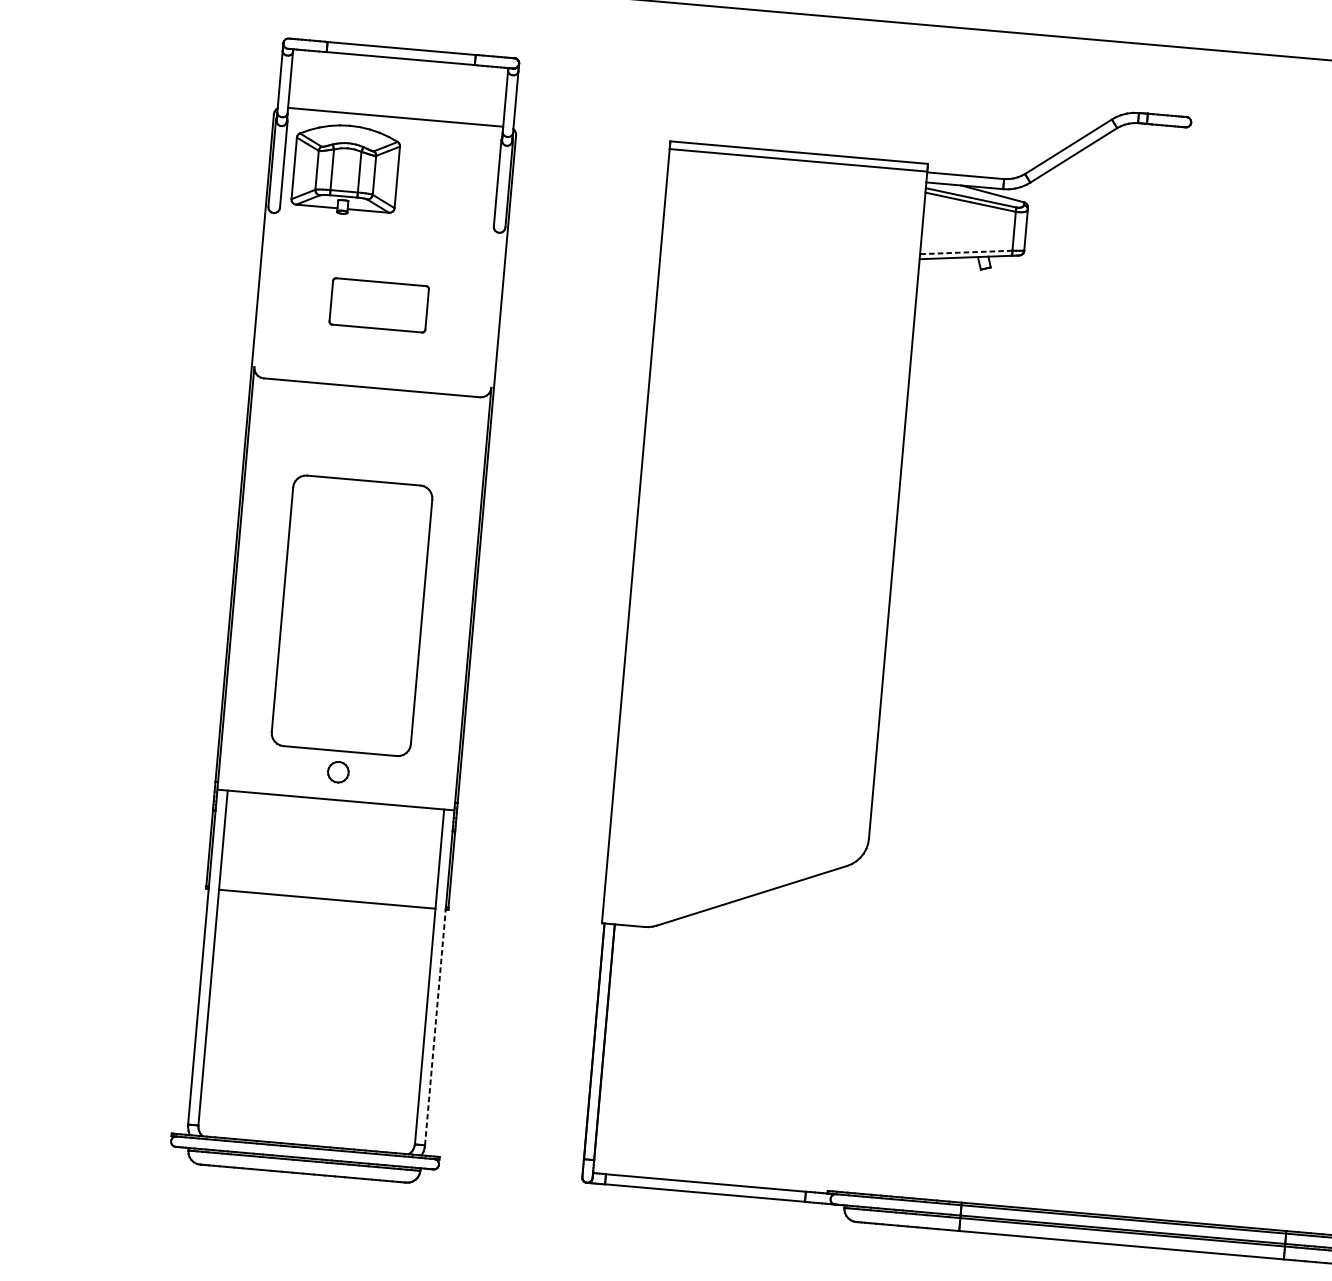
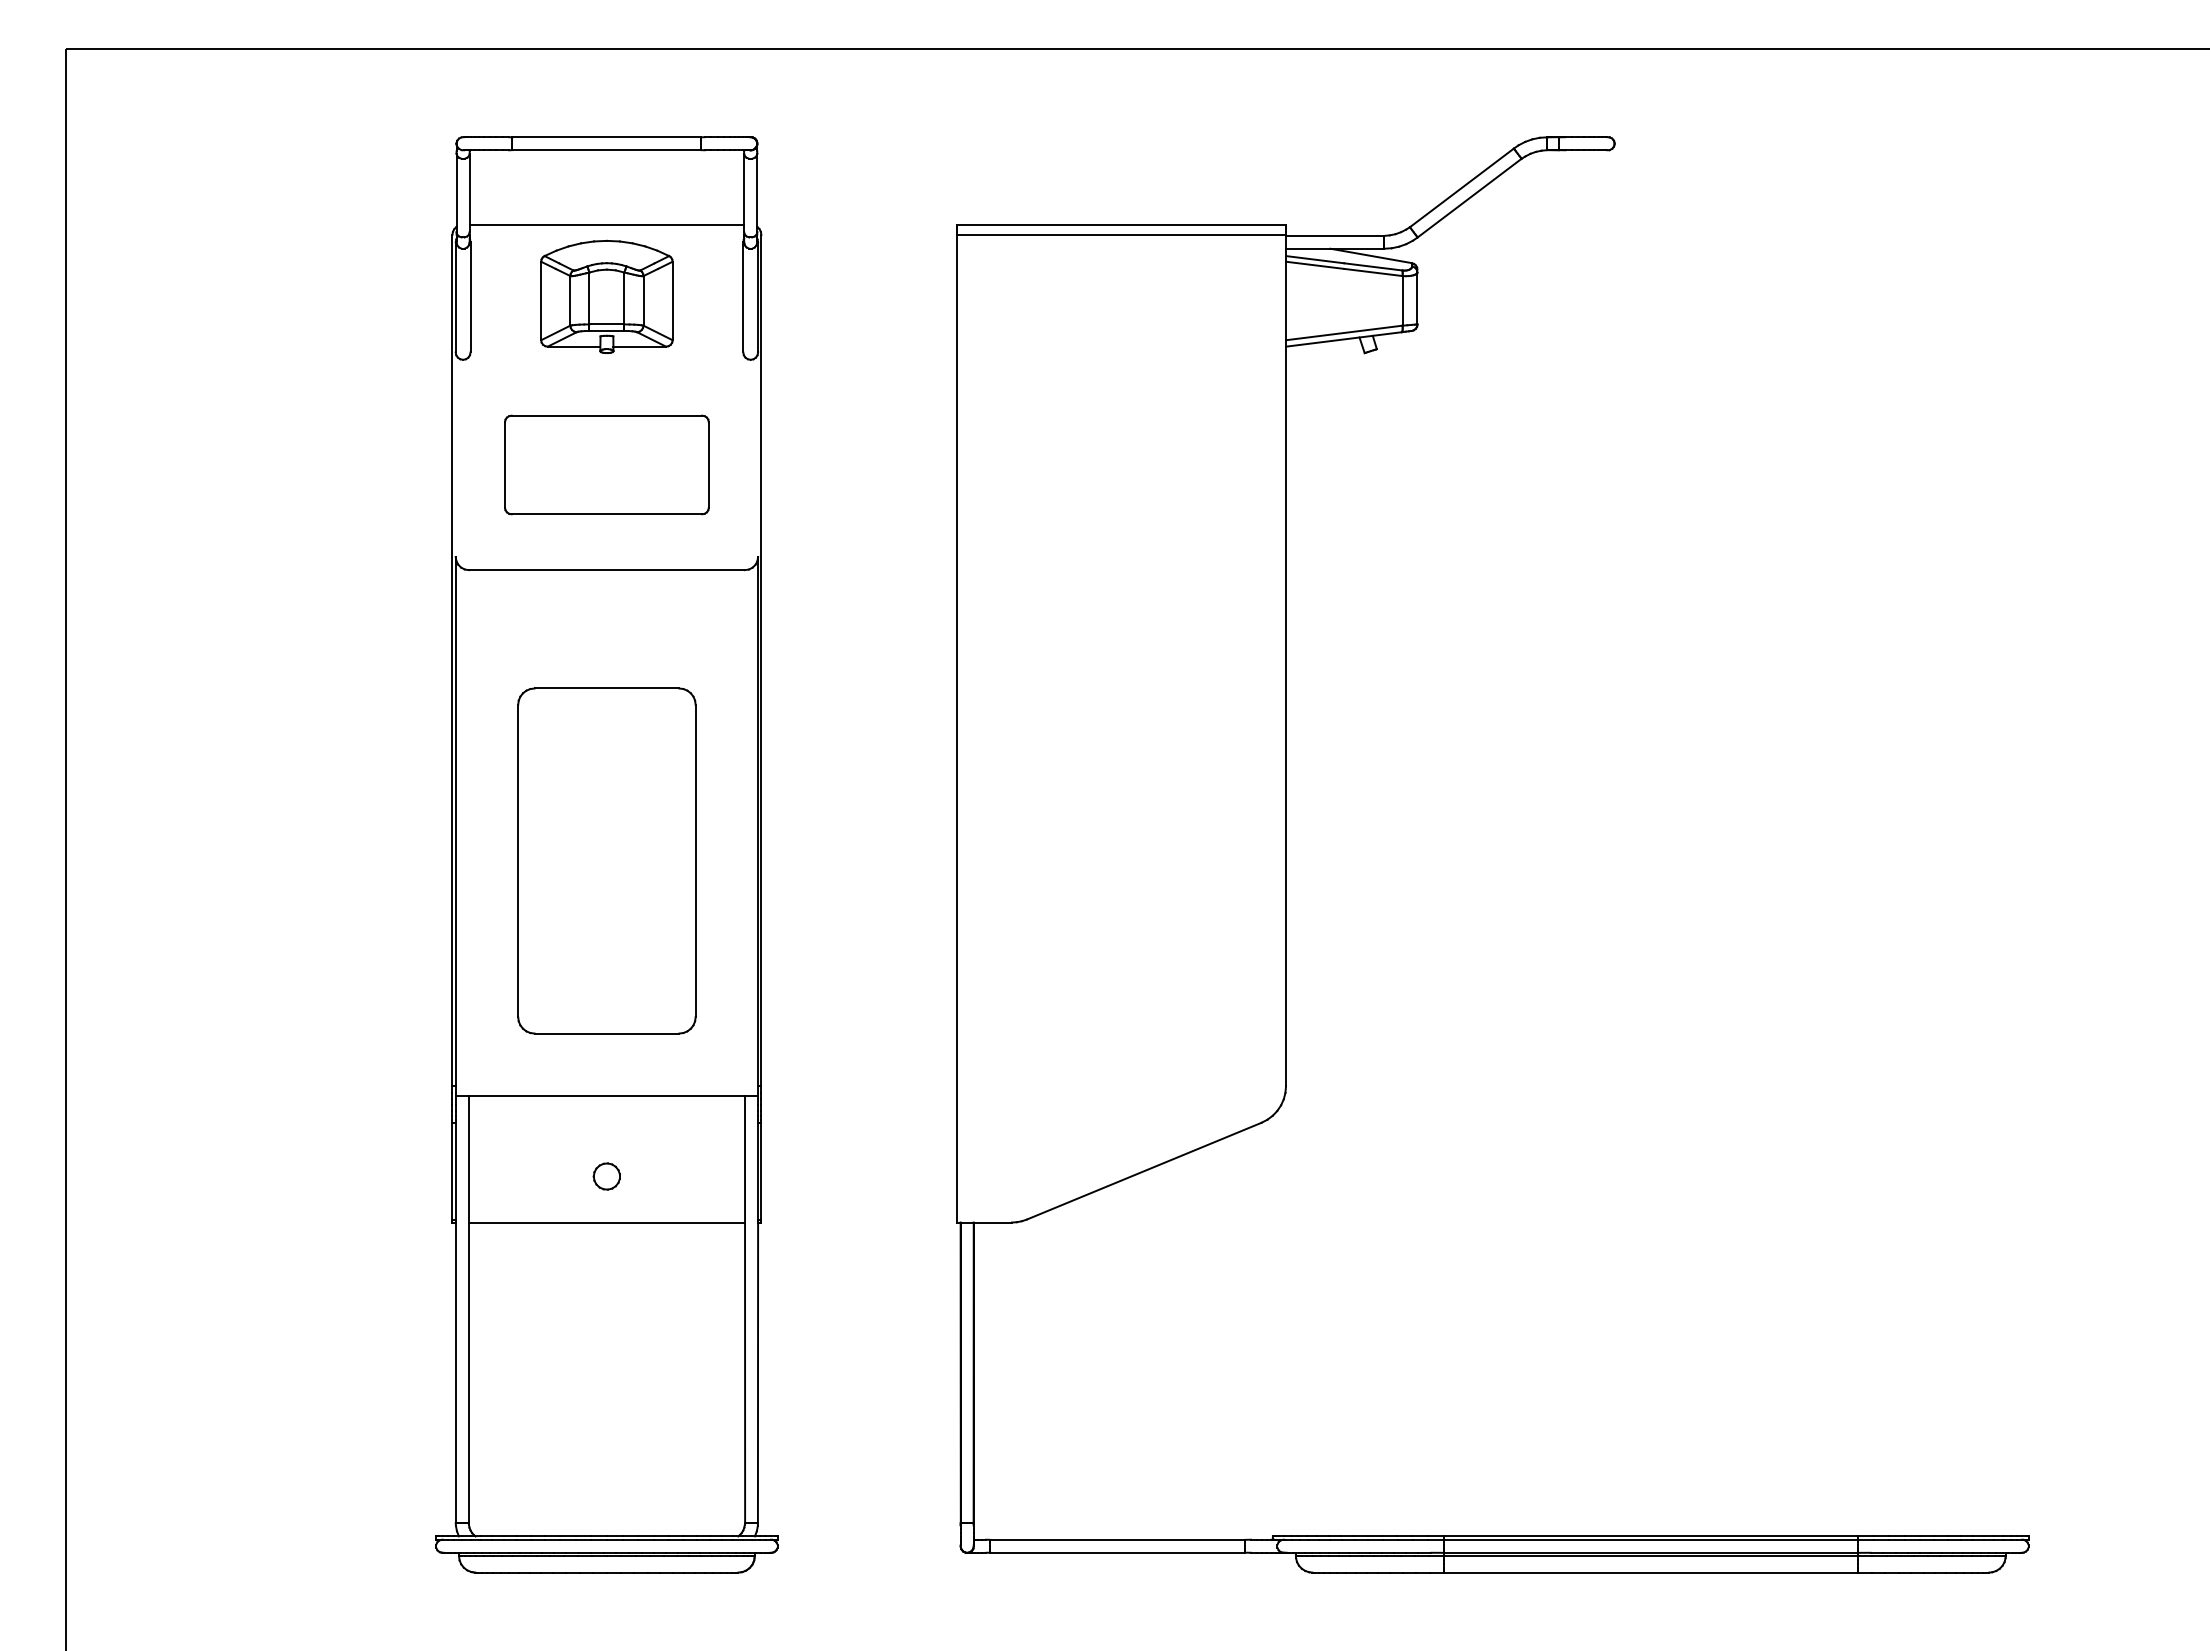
part: (345, 169) -> (606, 296), moved
line: (966, 252) -> (1344, 332), dashed -> solid
part: (378, 304) -> (606, 464), size x1.67
part: (338, 772) -> (606, 1176), moved
line: (435, 1027) -> (758, 1372), dashed -> solid

